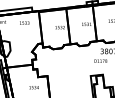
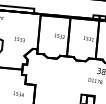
text: (24, 22) -> (19, 38), moved

